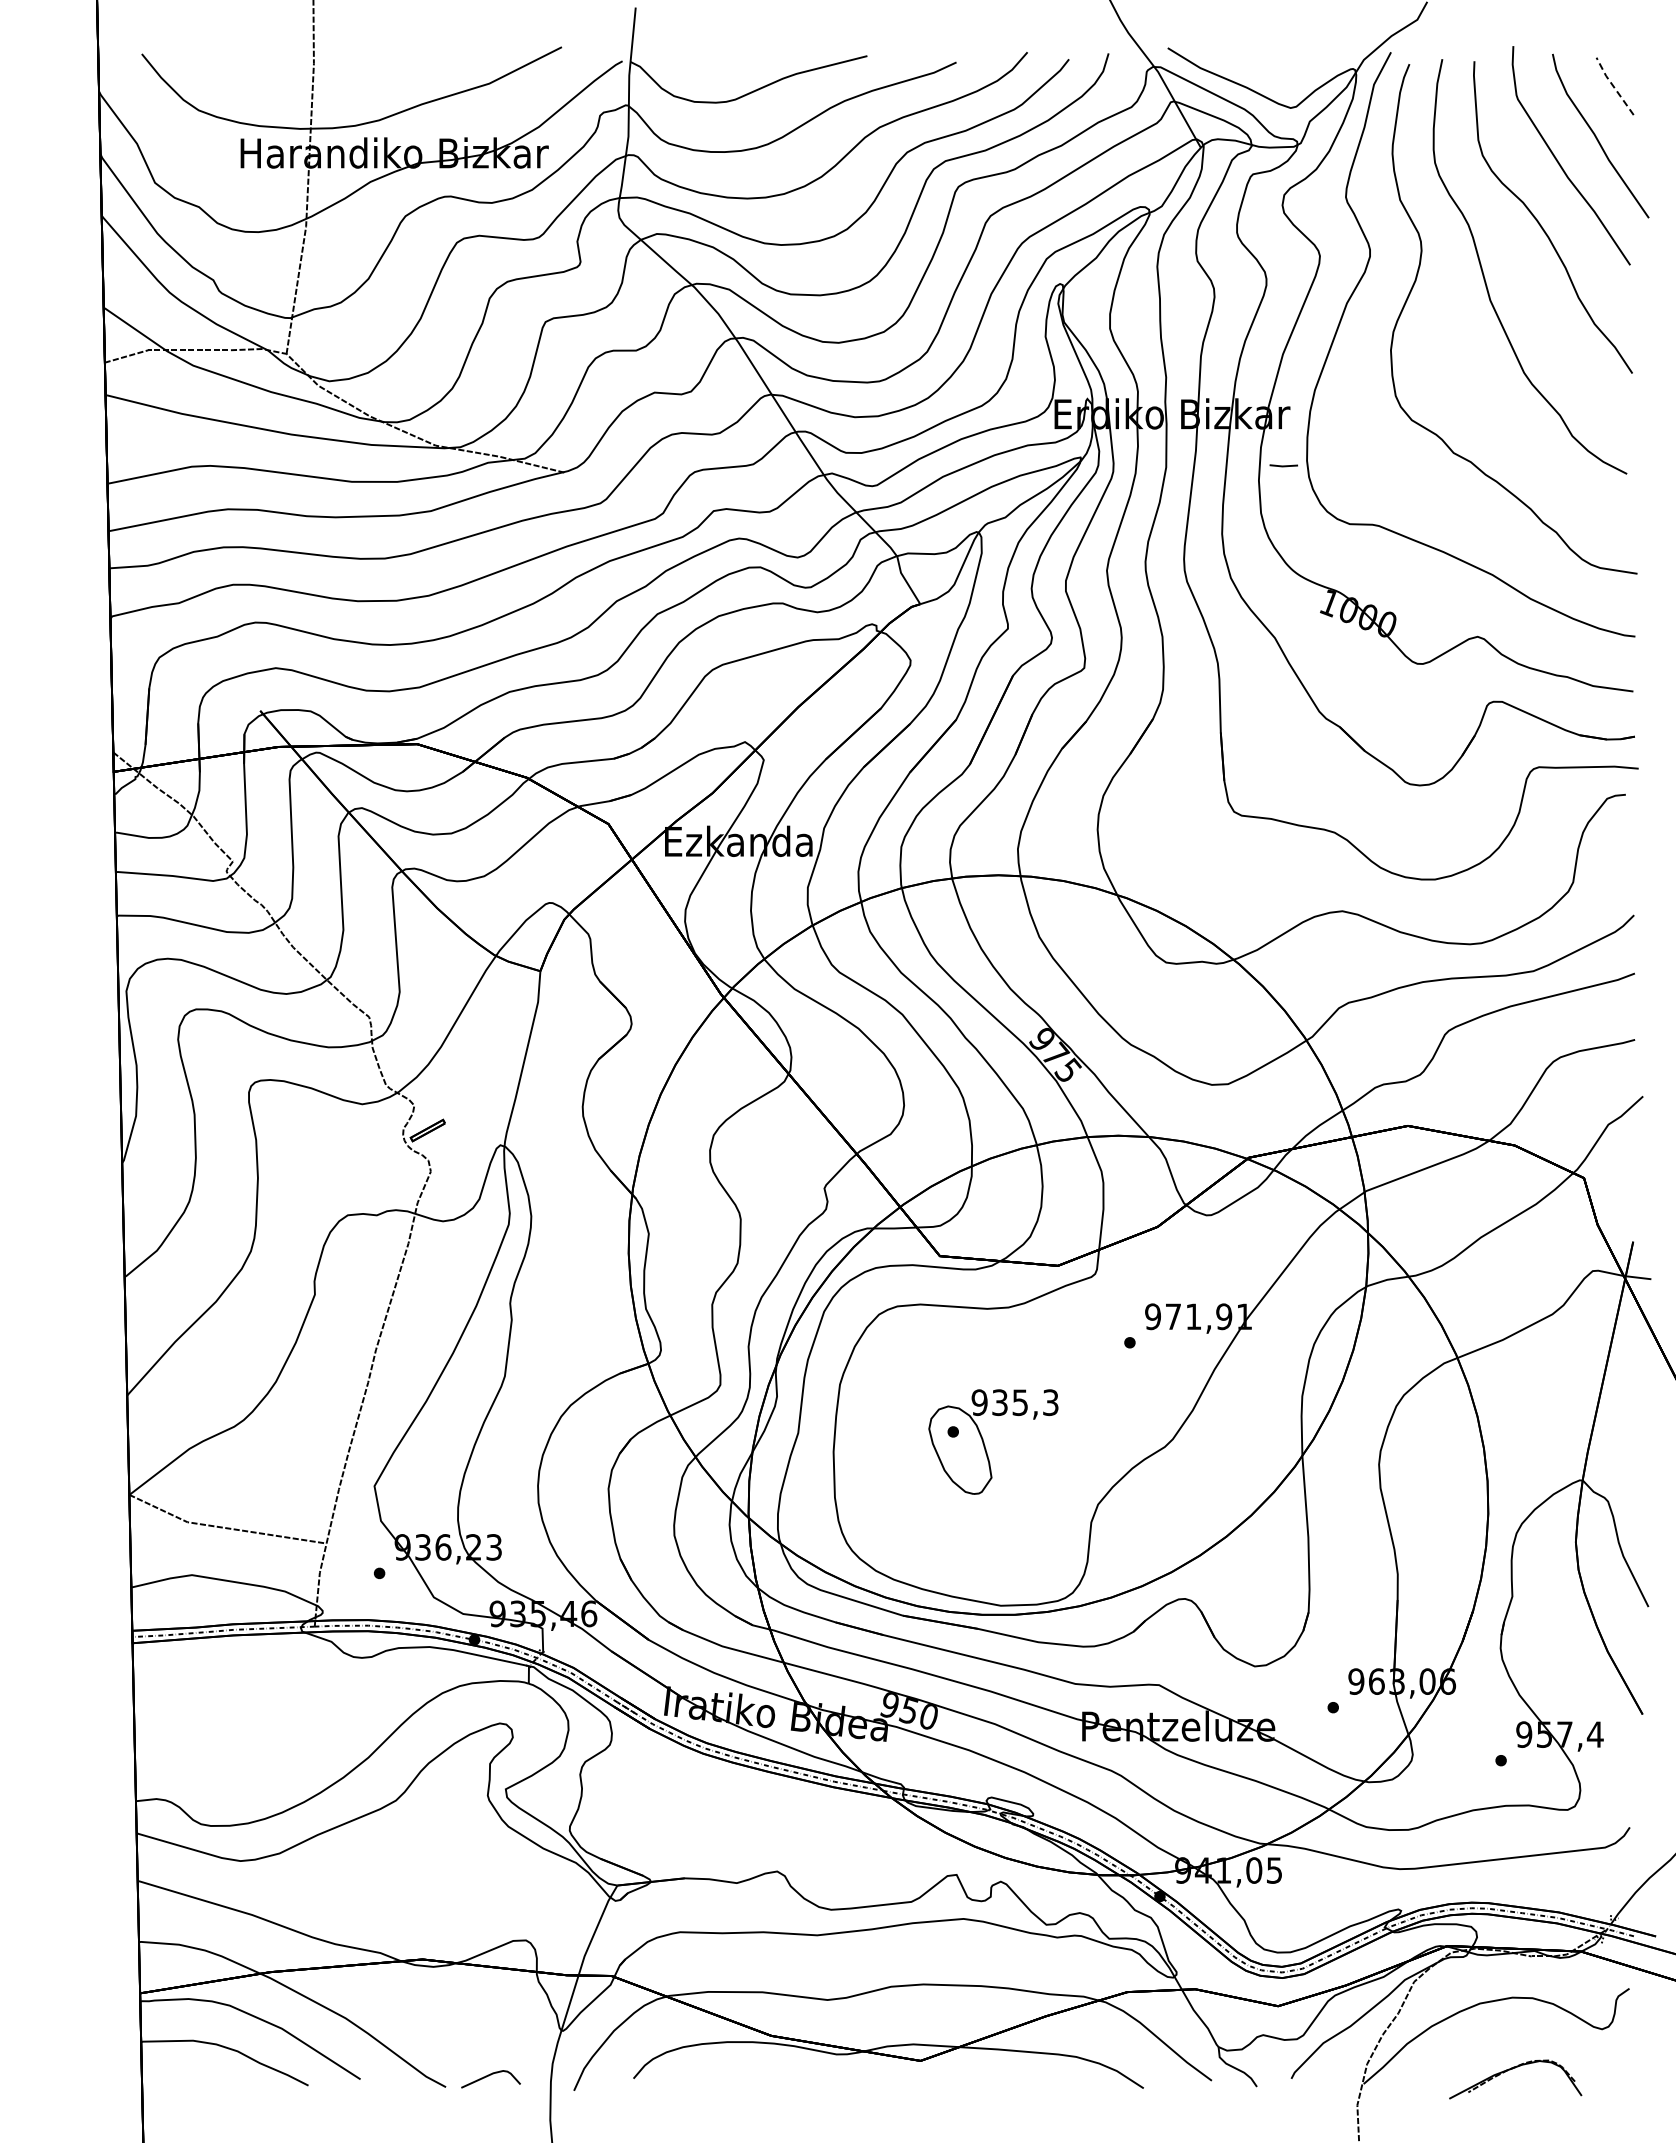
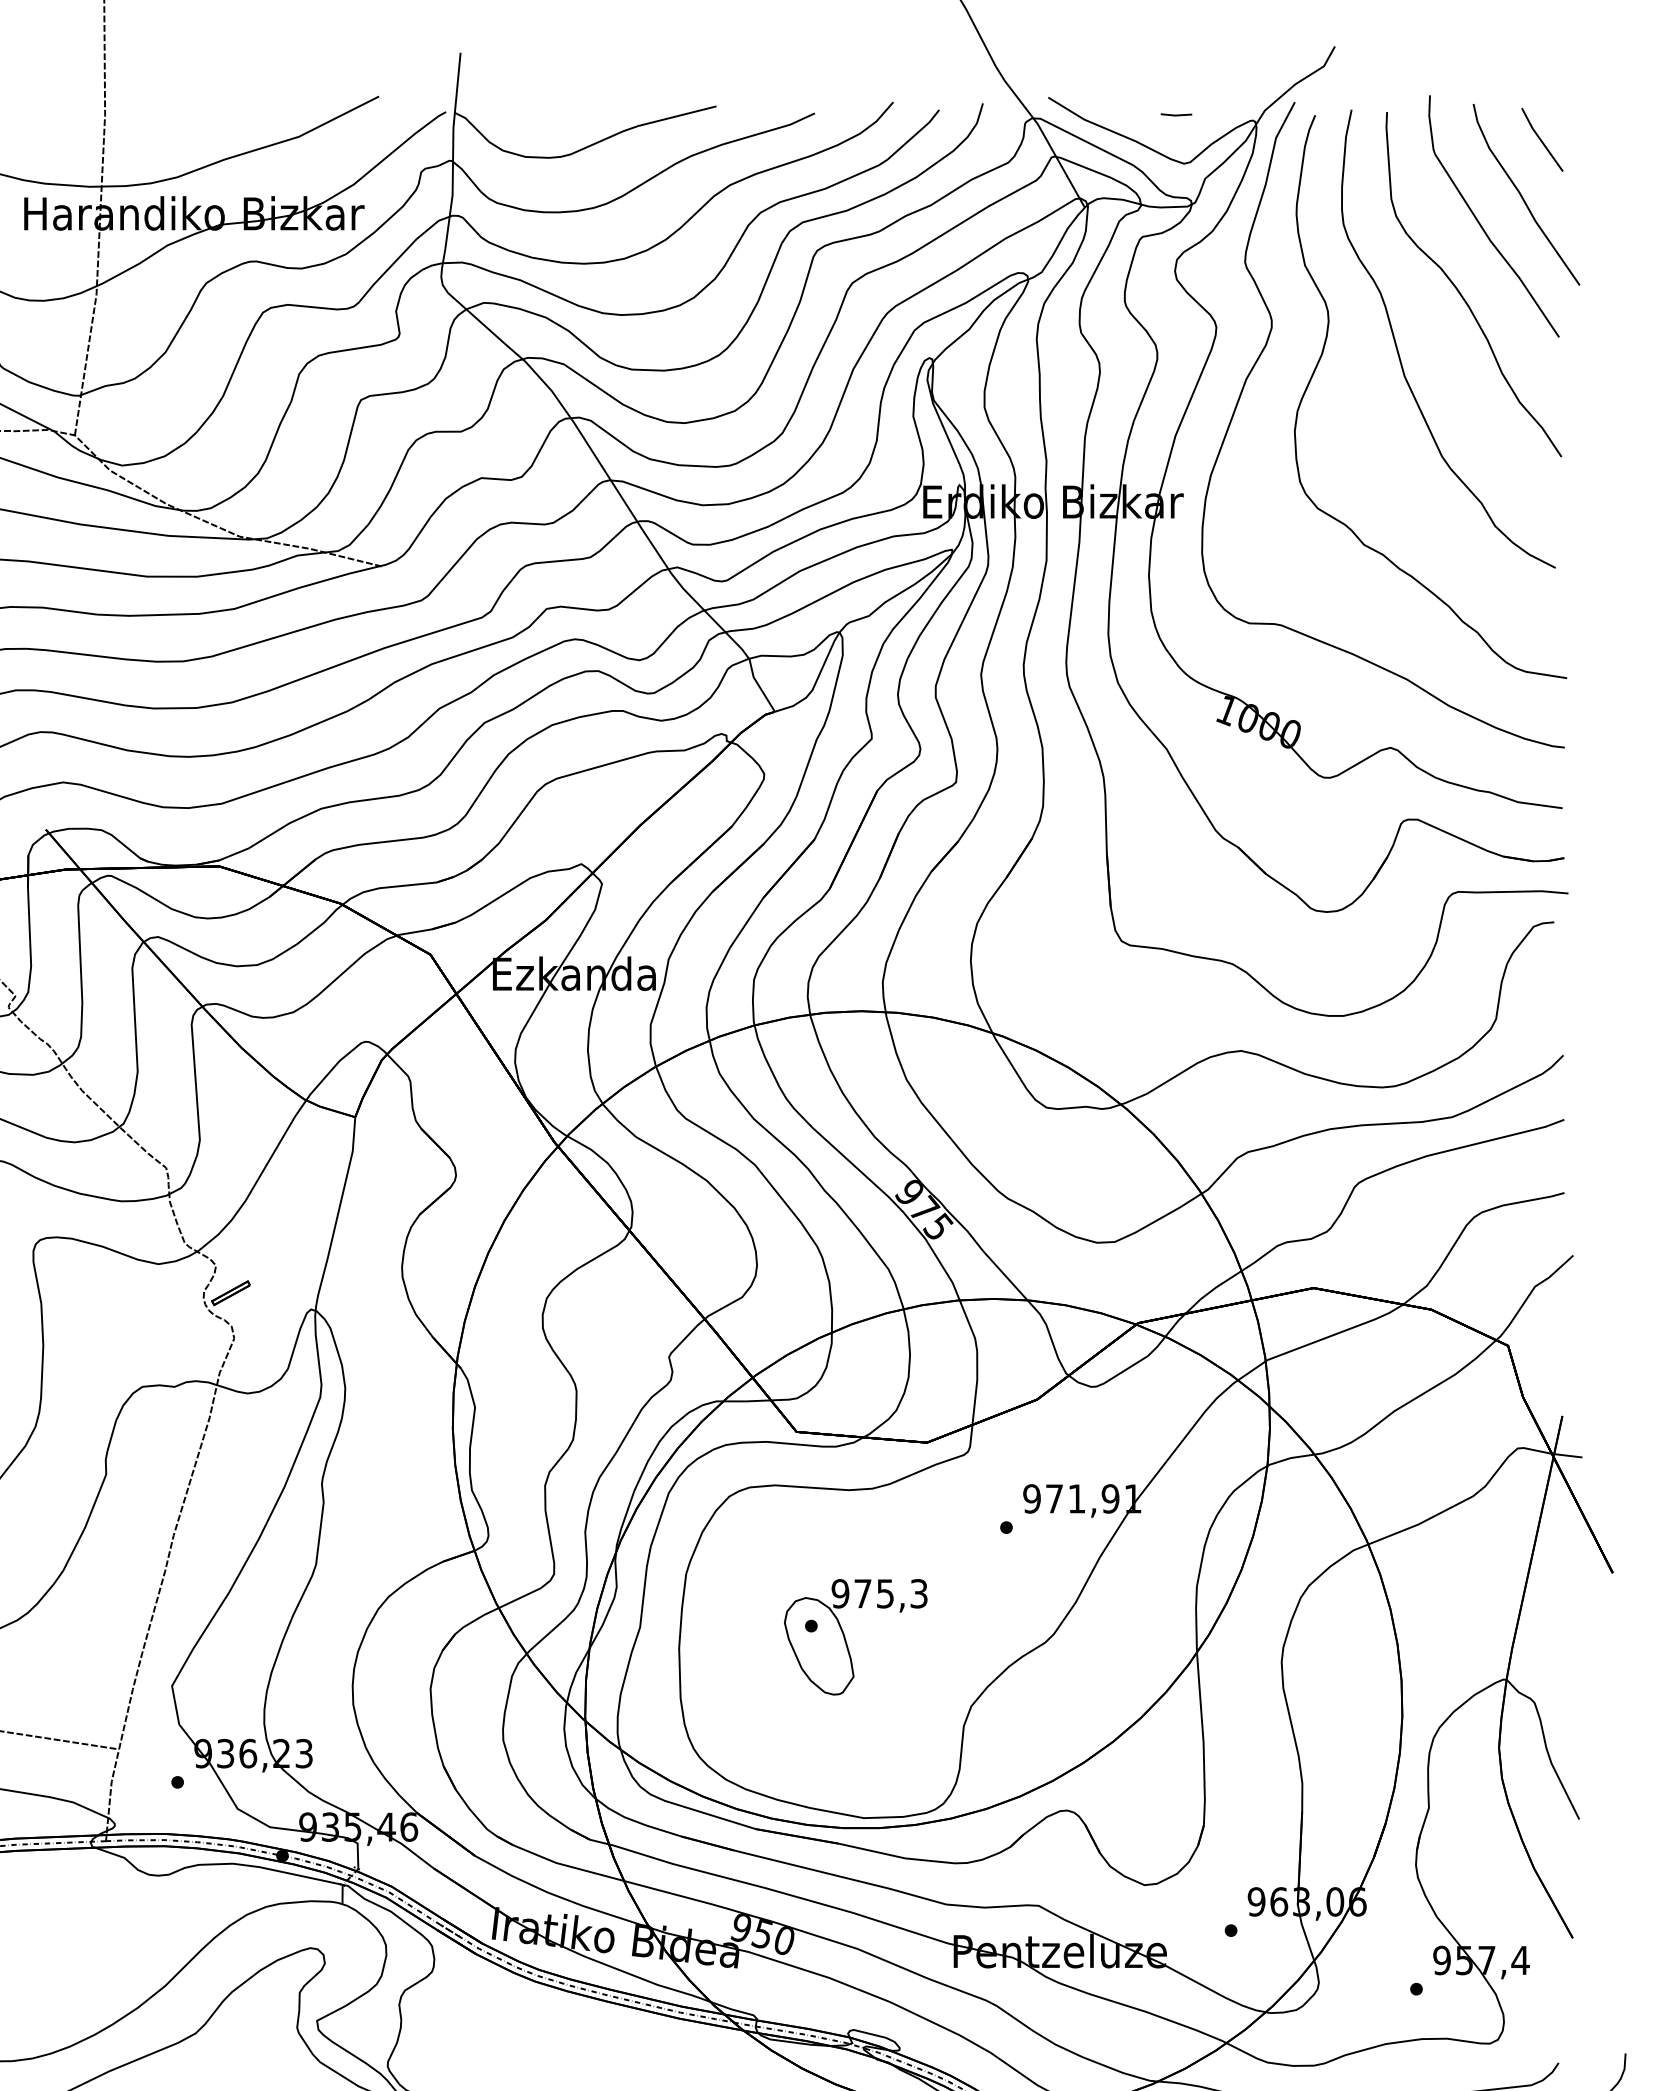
line: (1613, 86) -> (1540, 139), dashed -> solid
line: (1283, 465) -> (1176, 114), moved
text: (999, 1402) -> (862, 1593), 935,3 -> 975,3

